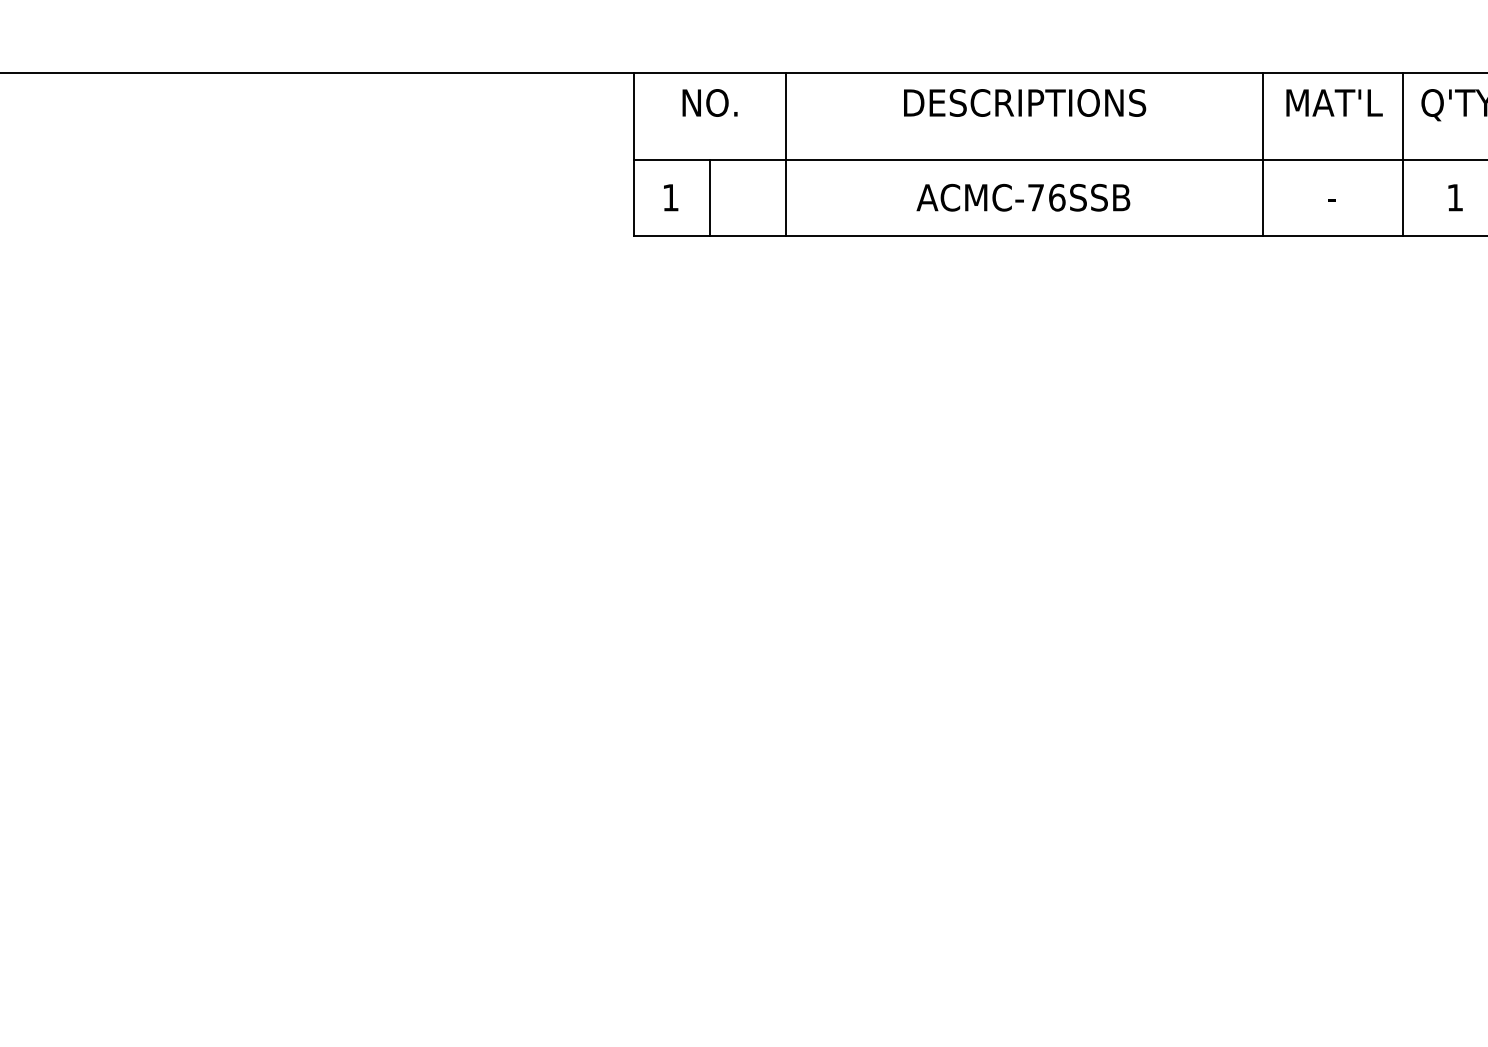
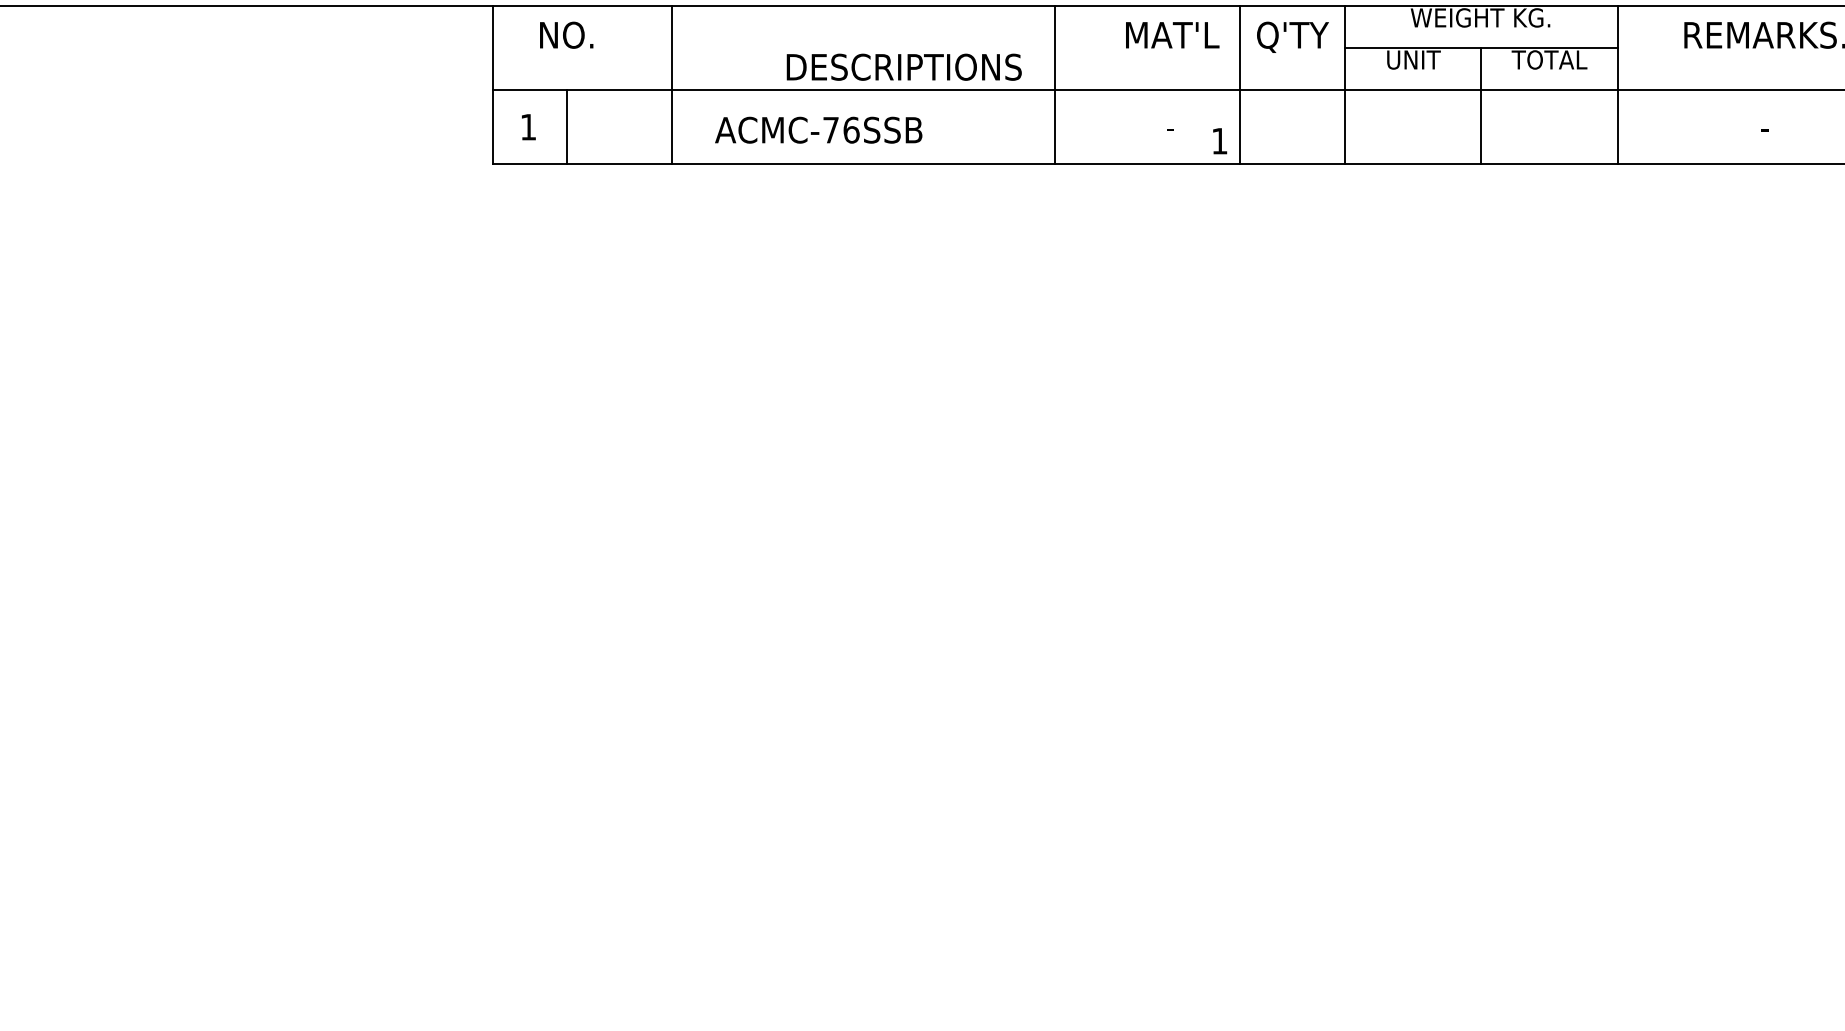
text: (1024, 102) -> (903, 66), moved
line: (786, 154) -> (672, 85), moved
line: (1262, 154) -> (1054, 85), moved
text: (1023, 197) -> (818, 129), moved
text: (1455, 198) -> (1220, 141), moved

